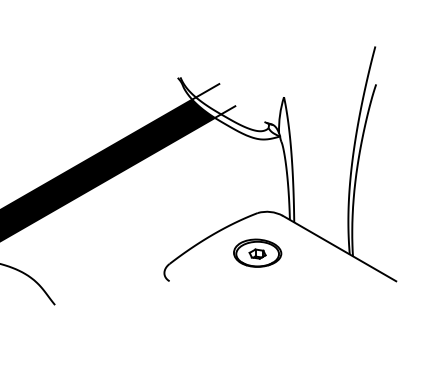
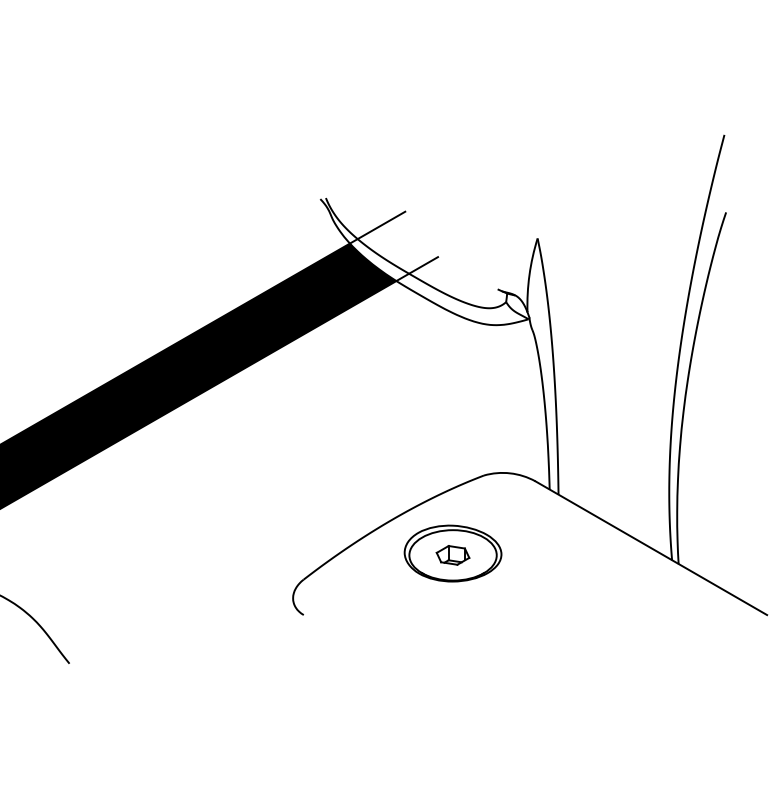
part: (257, 252) -> (452, 552), moved

